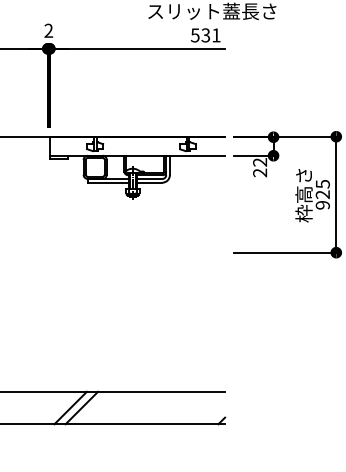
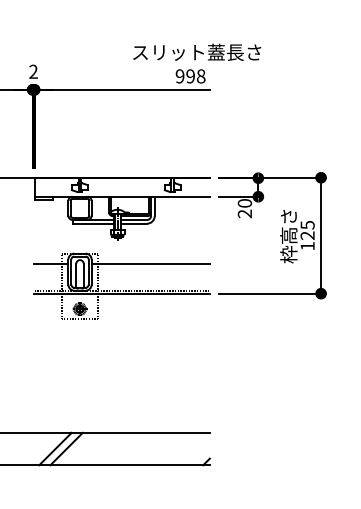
text: (205, 35) -> (190, 76), 531 -> 998
text: (259, 162) -> (244, 203), 22 -> 20
text: (322, 205) -> (307, 246), 925 -> 125
part: (136, 244) -> (121, 285), added

